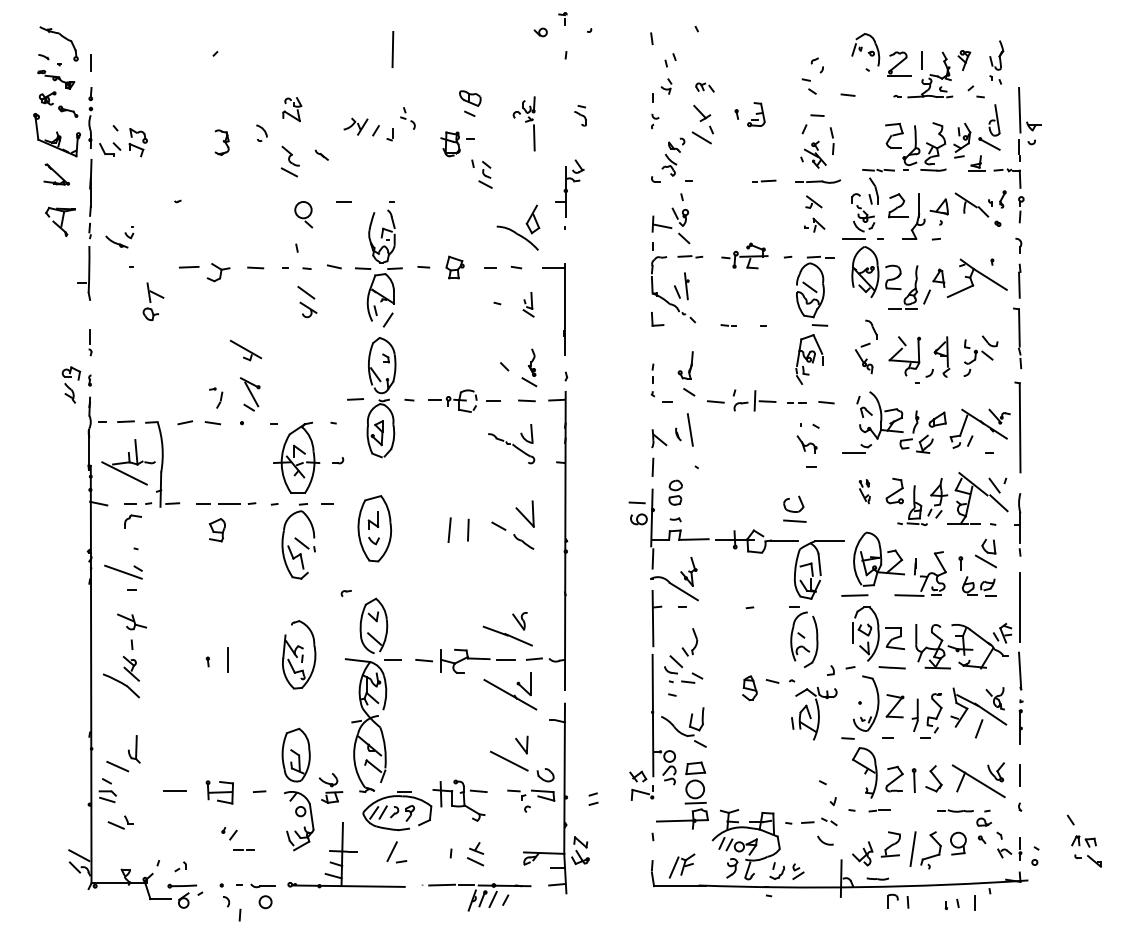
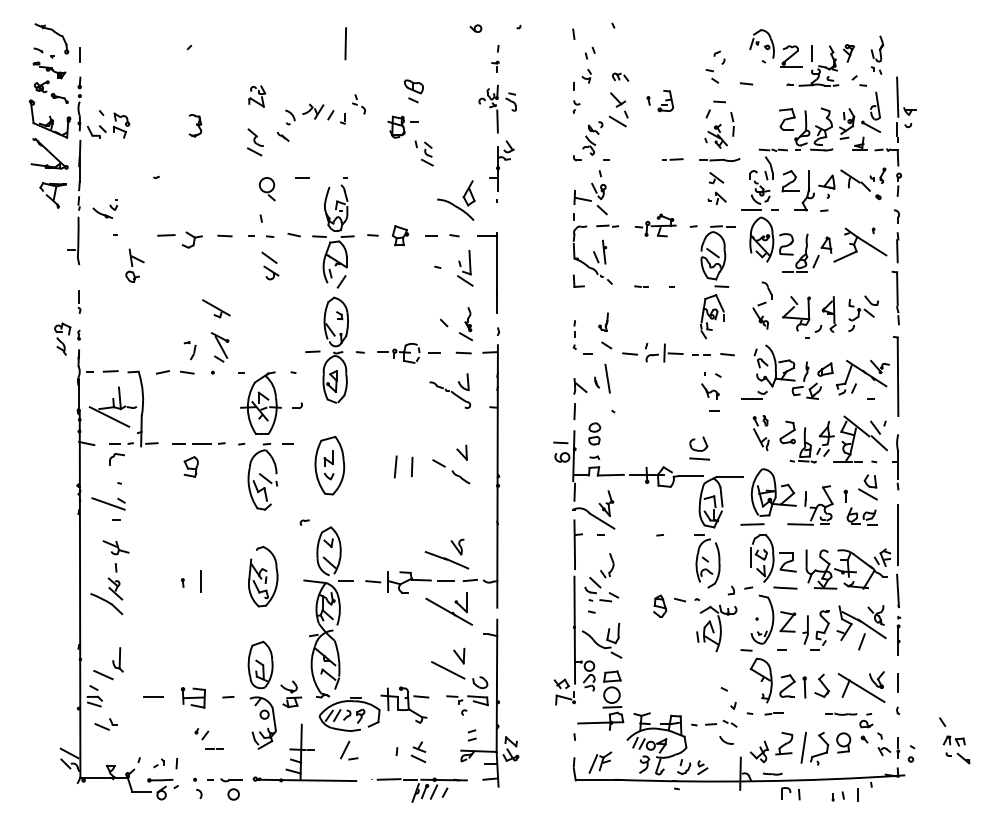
part: (562, 18) -> (495, 66), moved
part: (523, 123) -> (488, 108), moved
part: (261, 132) -> (289, 116), moved
part: (56, 174) -> (49, 153), size x1.67
part: (528, 304) -> (465, 268), size x1.67
part: (685, 365) -> (603, 321), size x0.71
part: (864, 491) -> (761, 432), size x1.67
part: (524, 513) -> (461, 452), size x0.62
part: (593, 798) -> (472, 734), moved
line: (239, 914) -> (176, 763), moved

